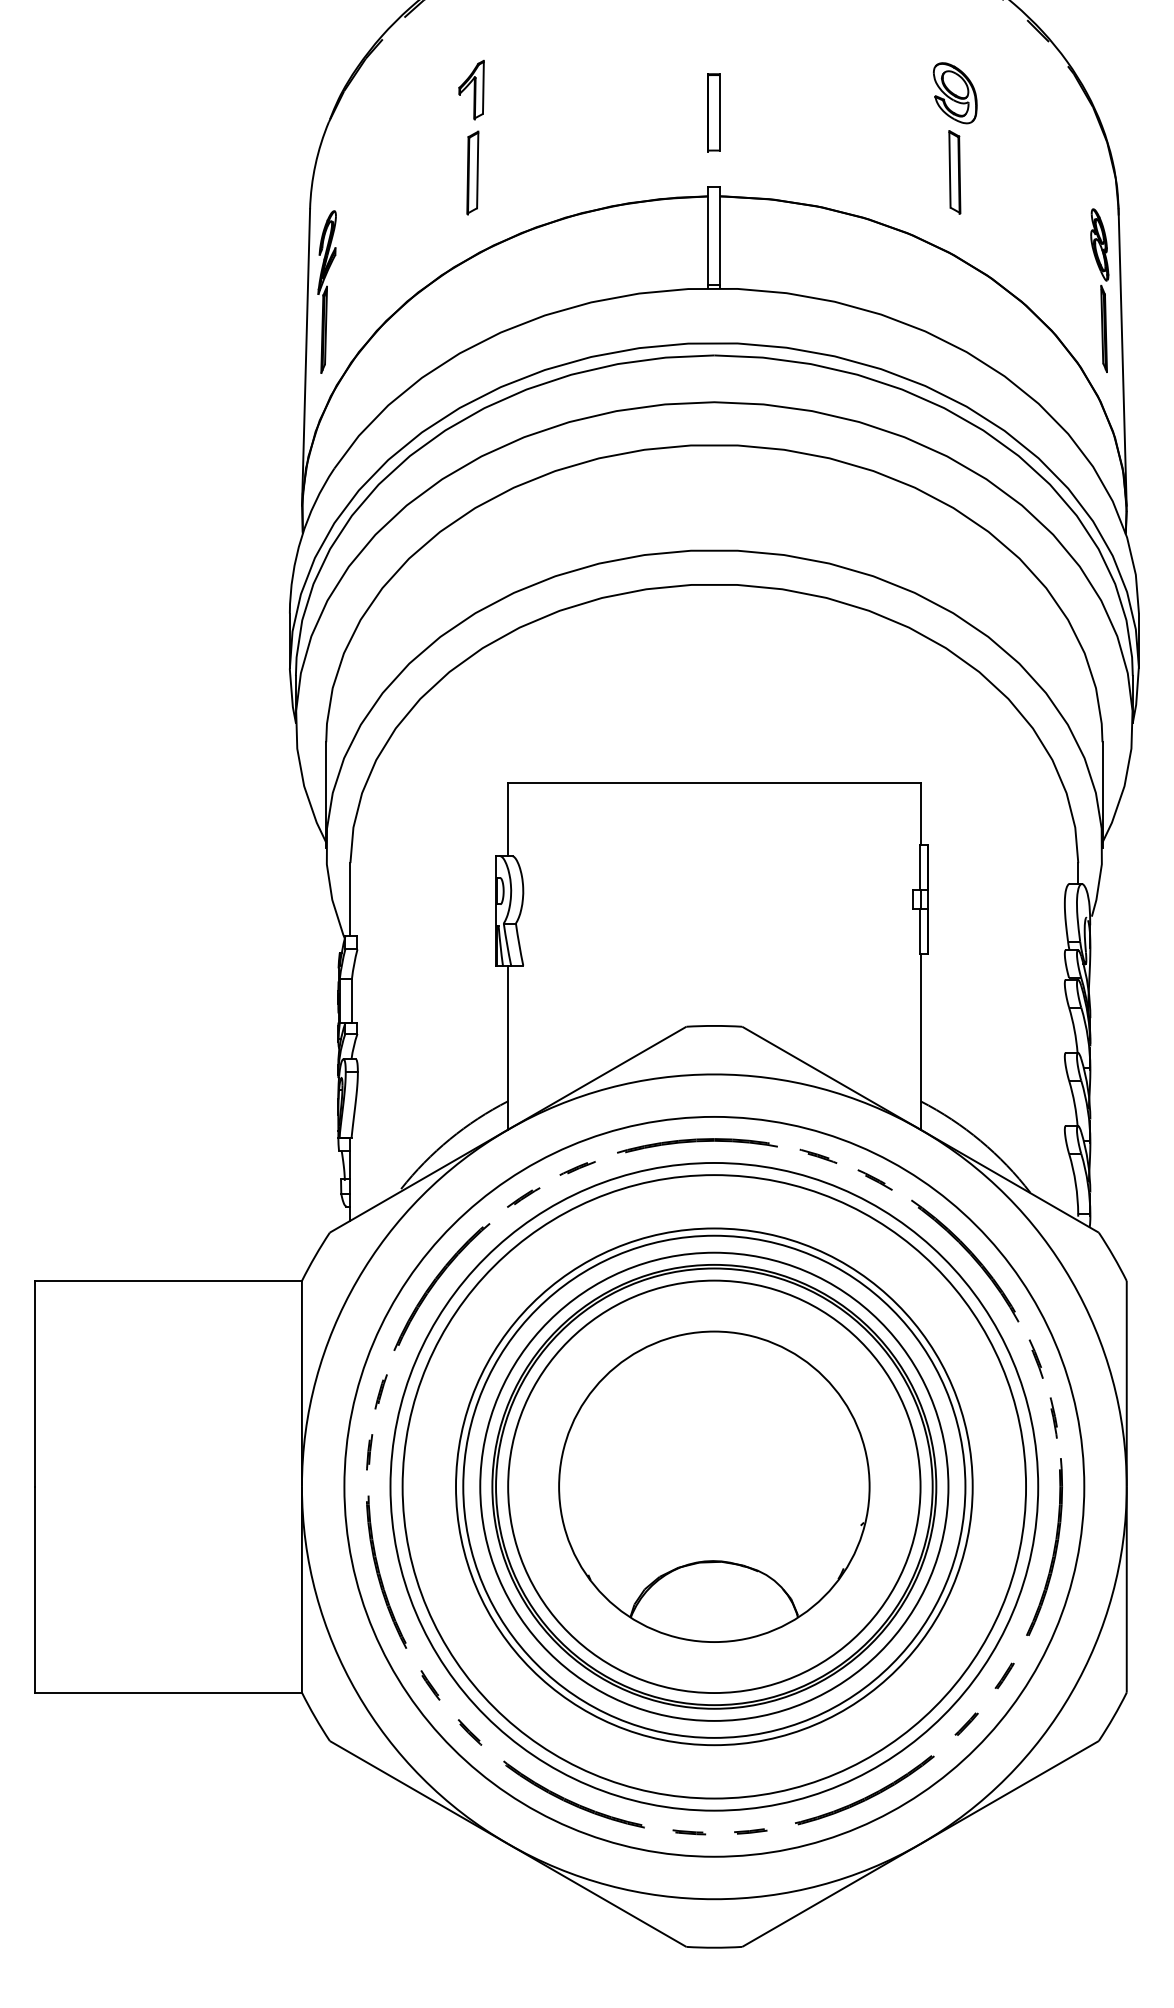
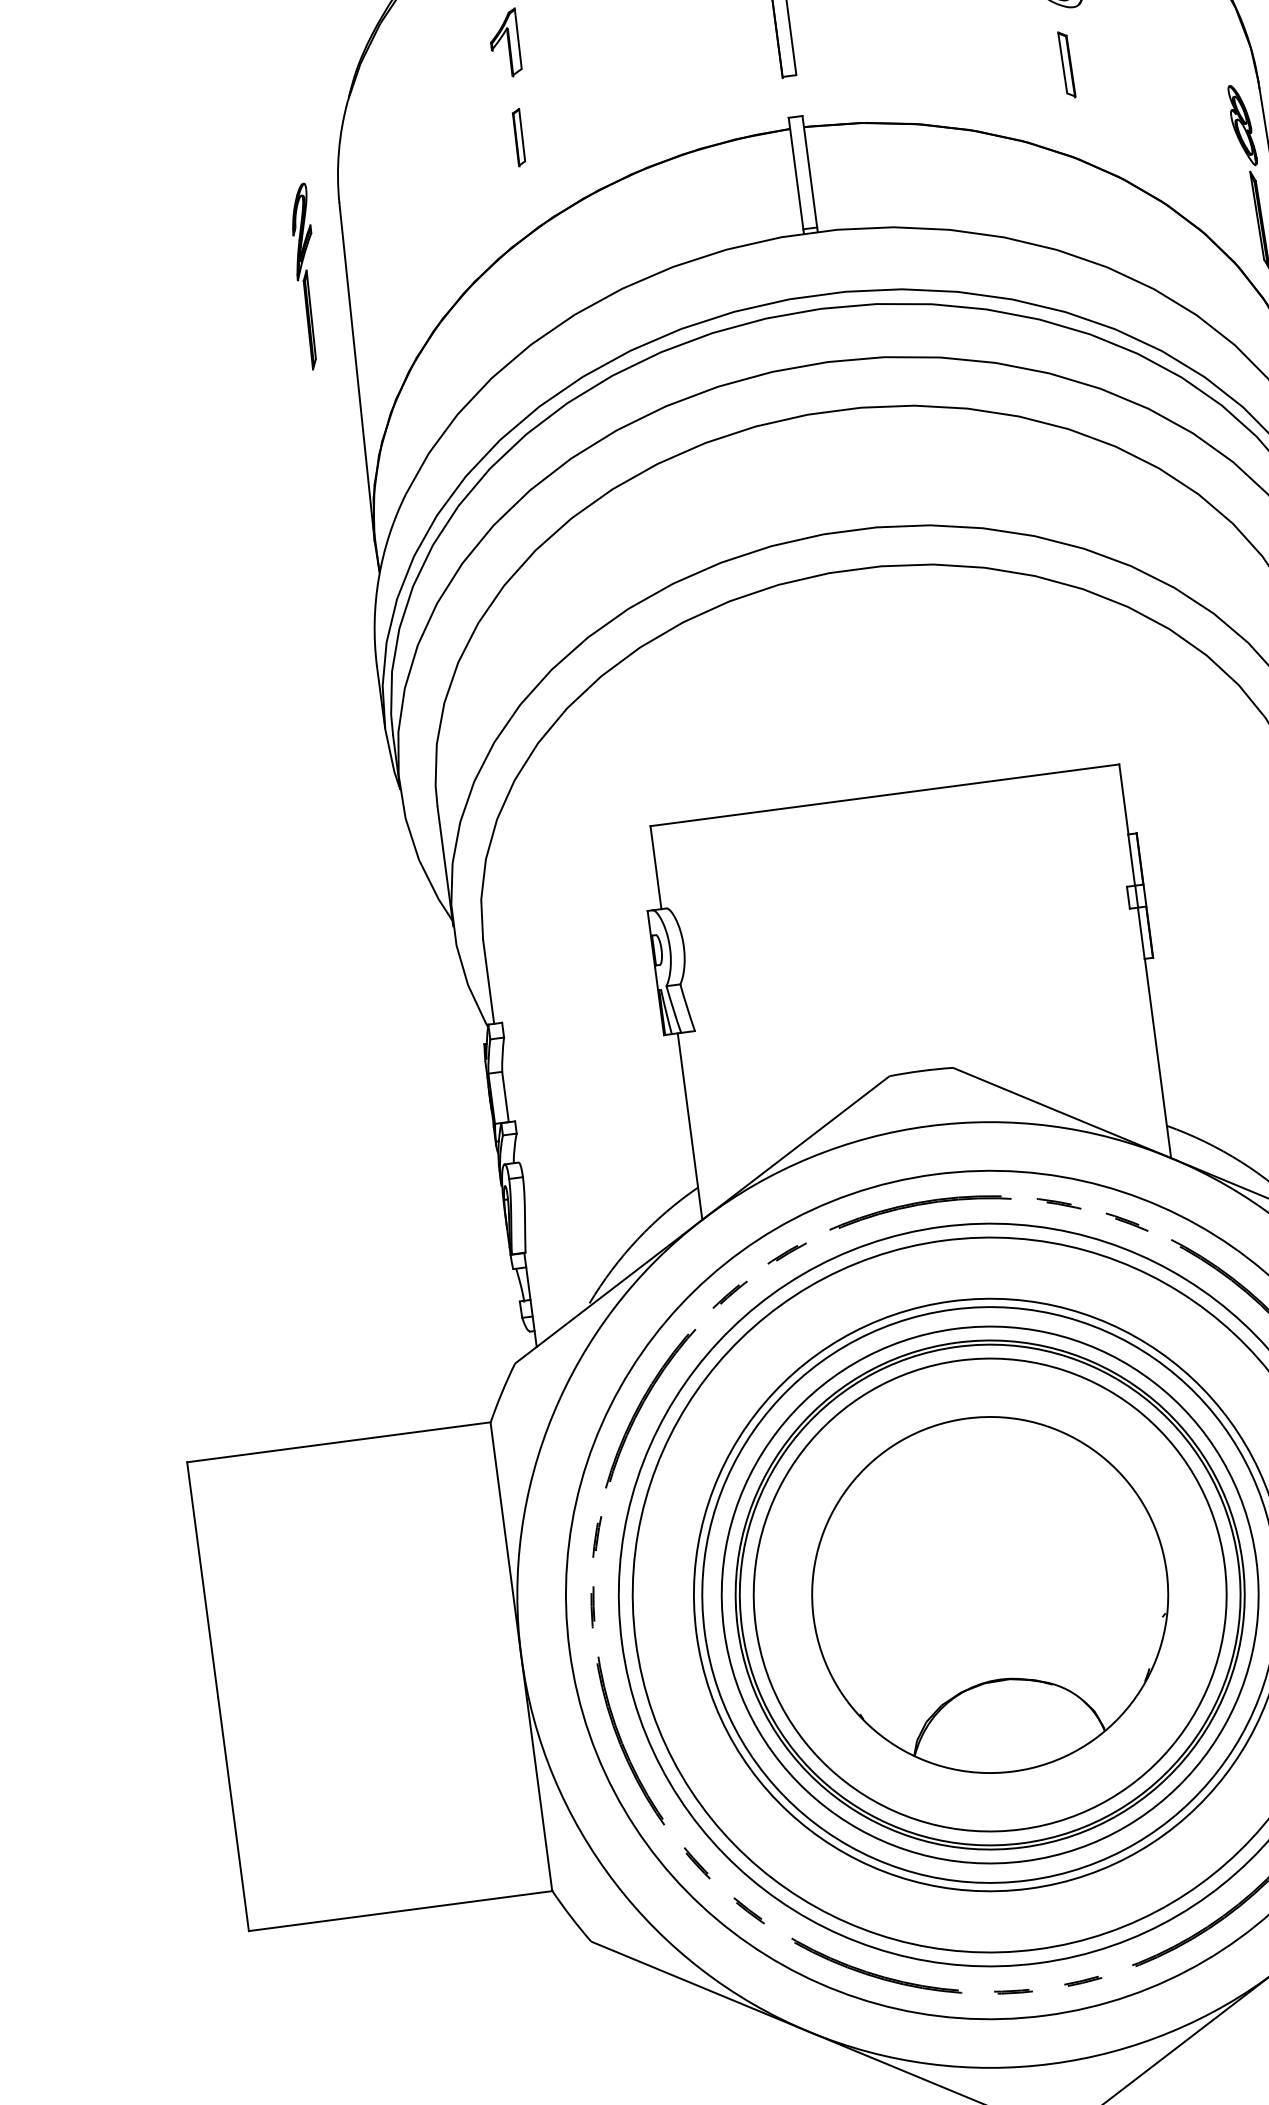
part: (472, 172) -> (518, 137), size x0.6
part: (954, 172) -> (1066, 64), size x0.7
part: (326, 291) -> (306, 276), moved

